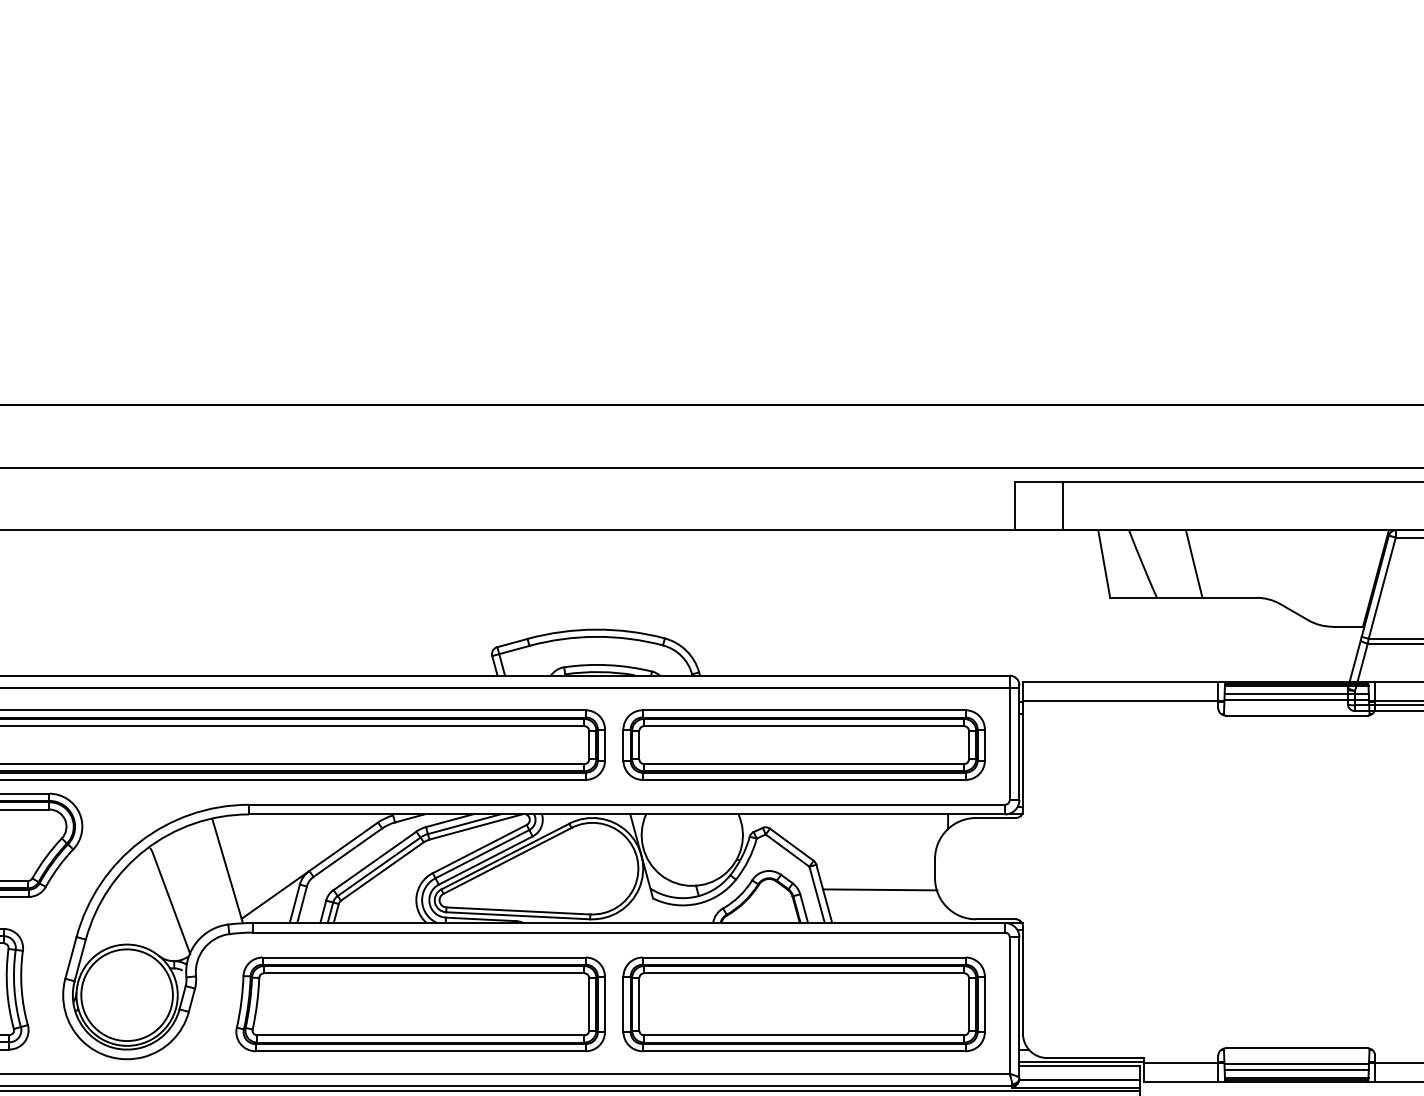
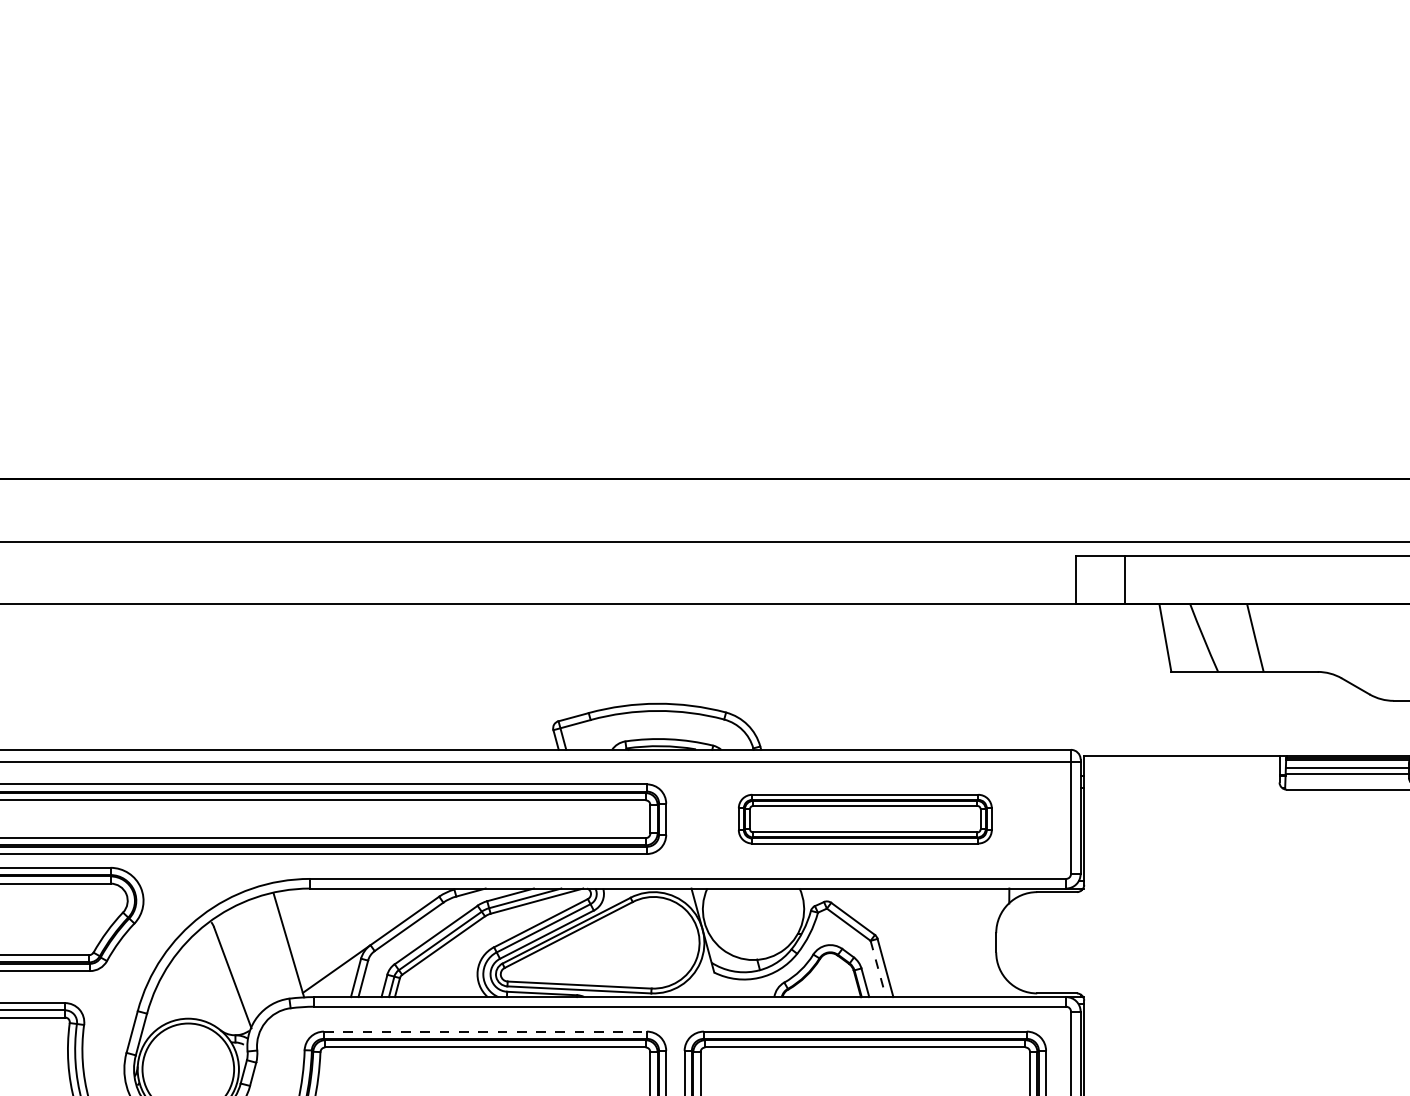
line: (1120, 701) -> (1181, 775), removed
part: (803, 744) -> (864, 818), size x0.7
line: (880, 889) -> (941, 963), removed
line: (817, 895) -> (878, 969), solid -> dashed
line: (424, 957) -> (485, 1031), solid -> dashed

